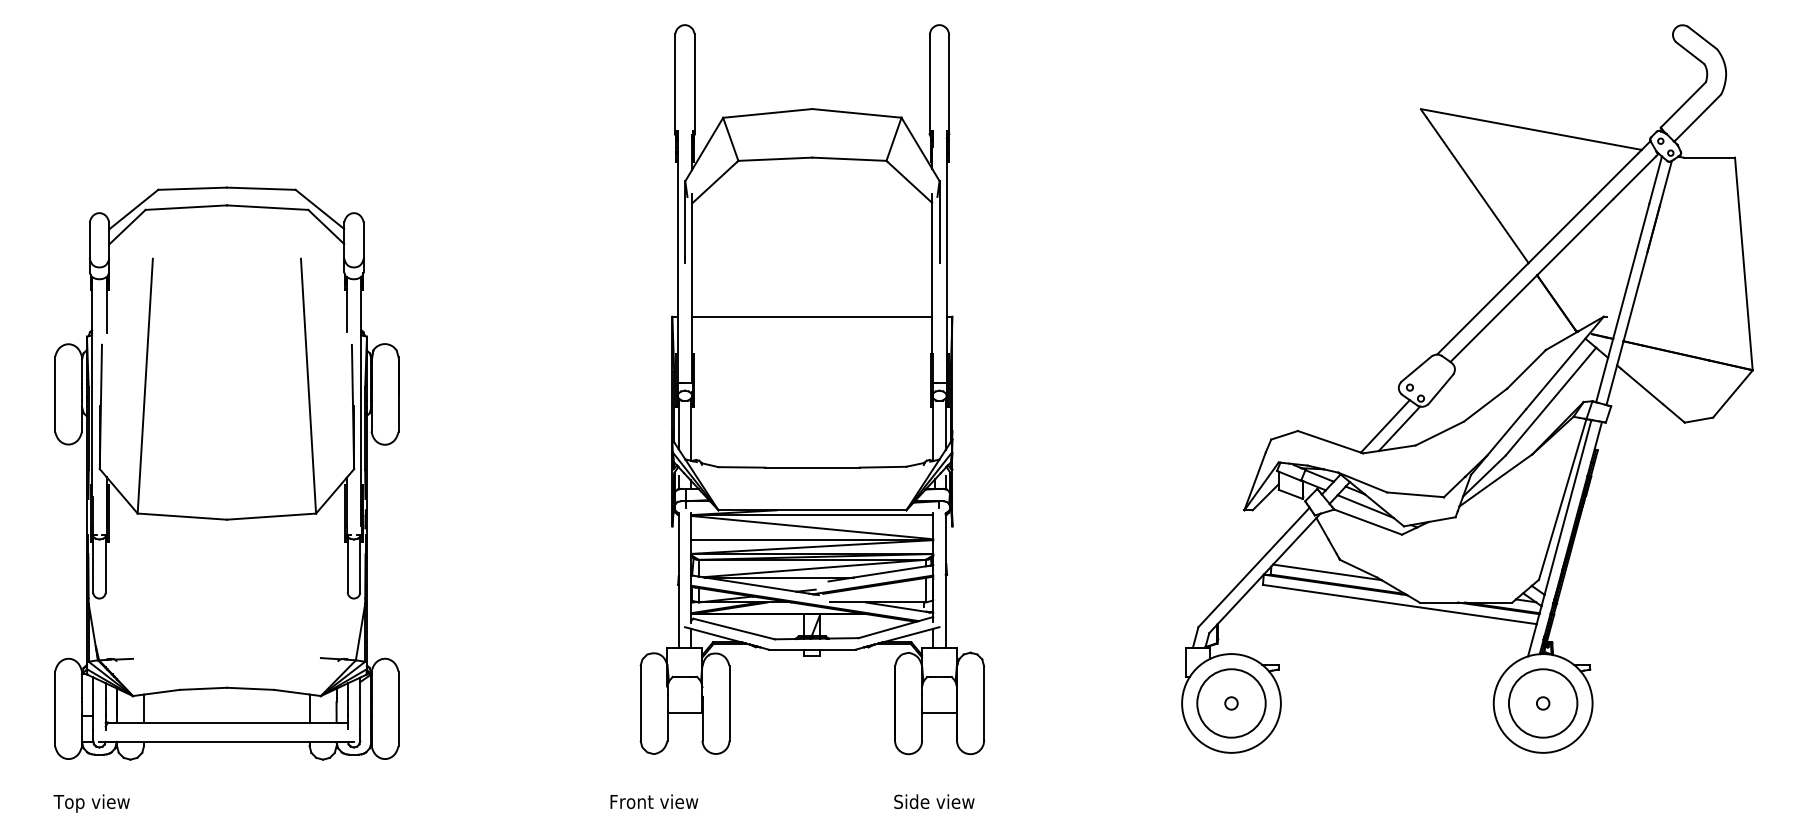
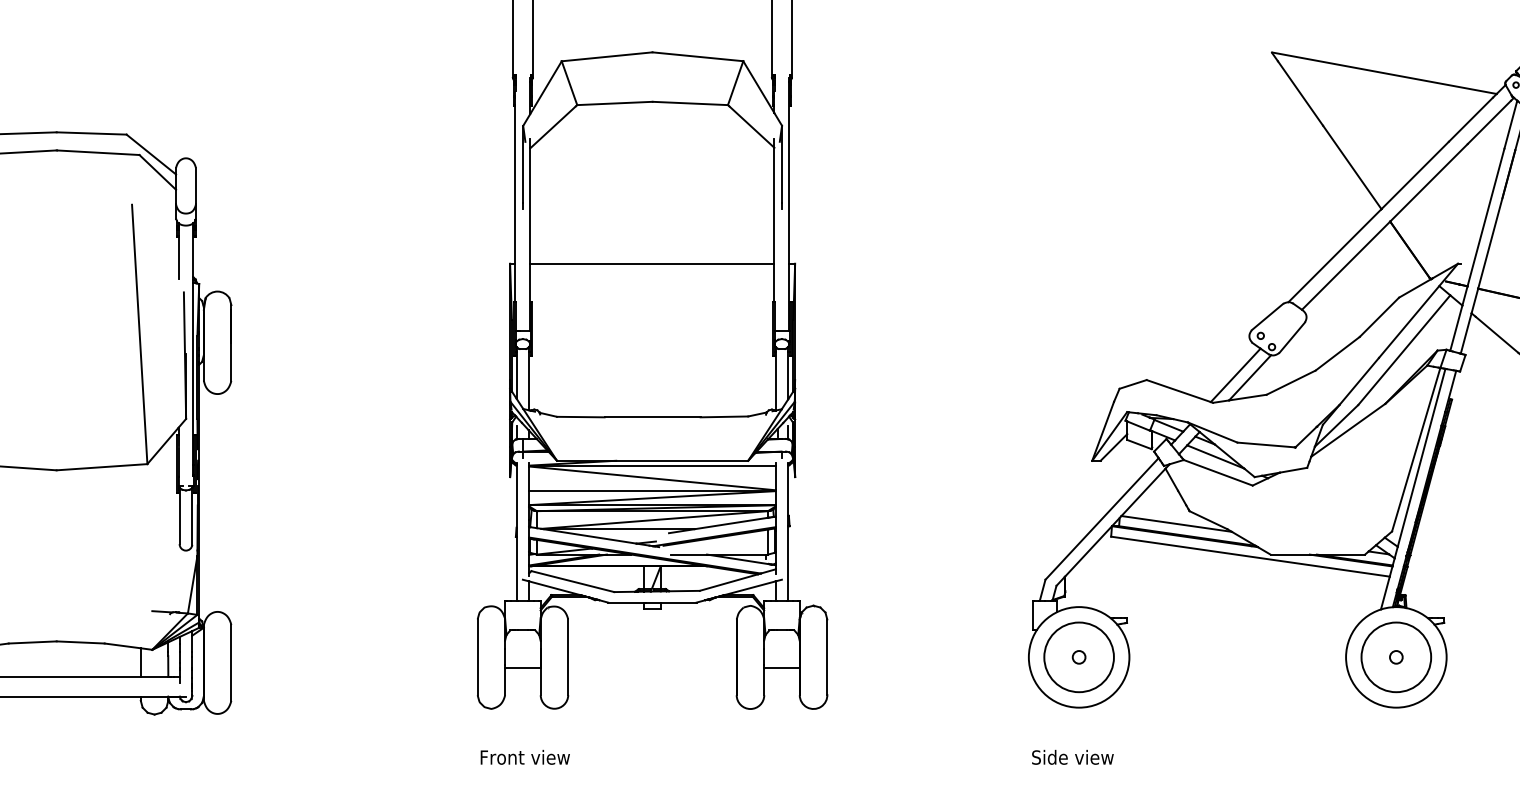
text: (654, 801) -> (525, 757), moved
text: (934, 801) -> (1073, 757), moved

